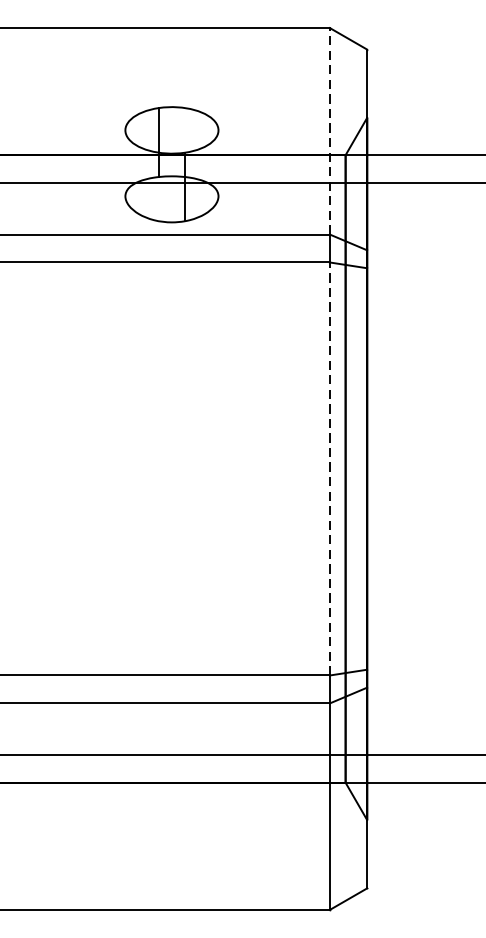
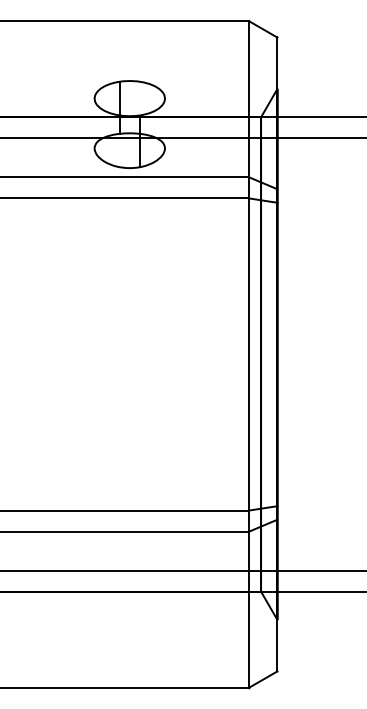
line: (330, 130) -> (249, 98), dashed -> solid
line: (330, 469) -> (249, 354), dashed -> solid

